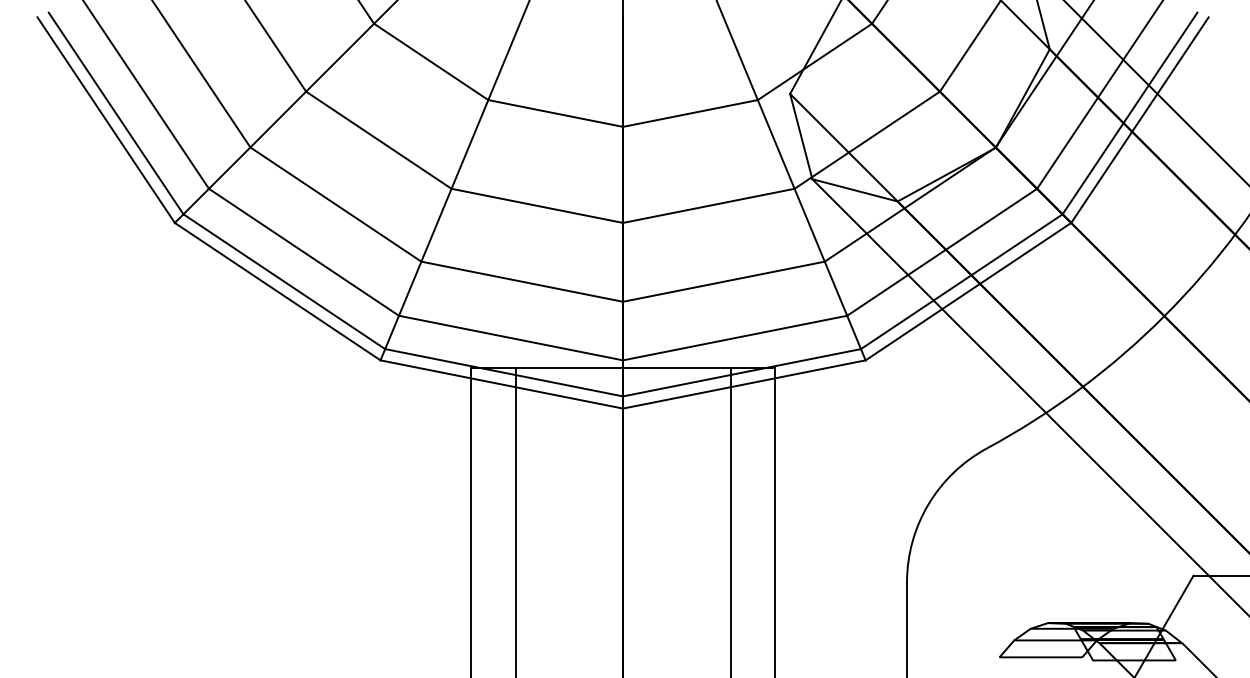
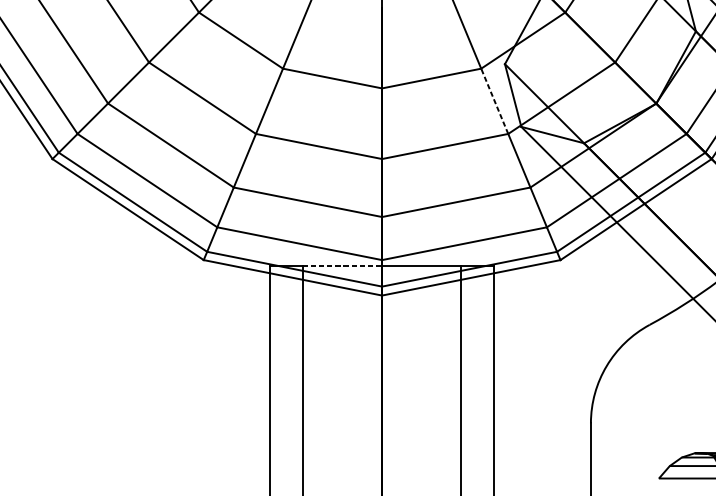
line: (776, 143) -> (494, 100), solid -> dashed
line: (569, 368) -> (342, 266), solid -> dashed

